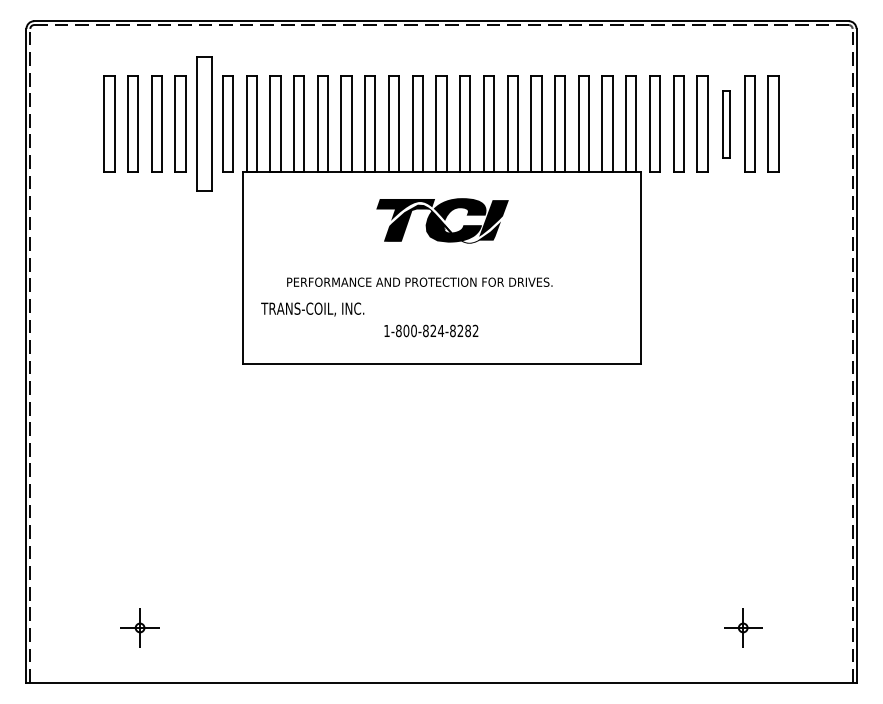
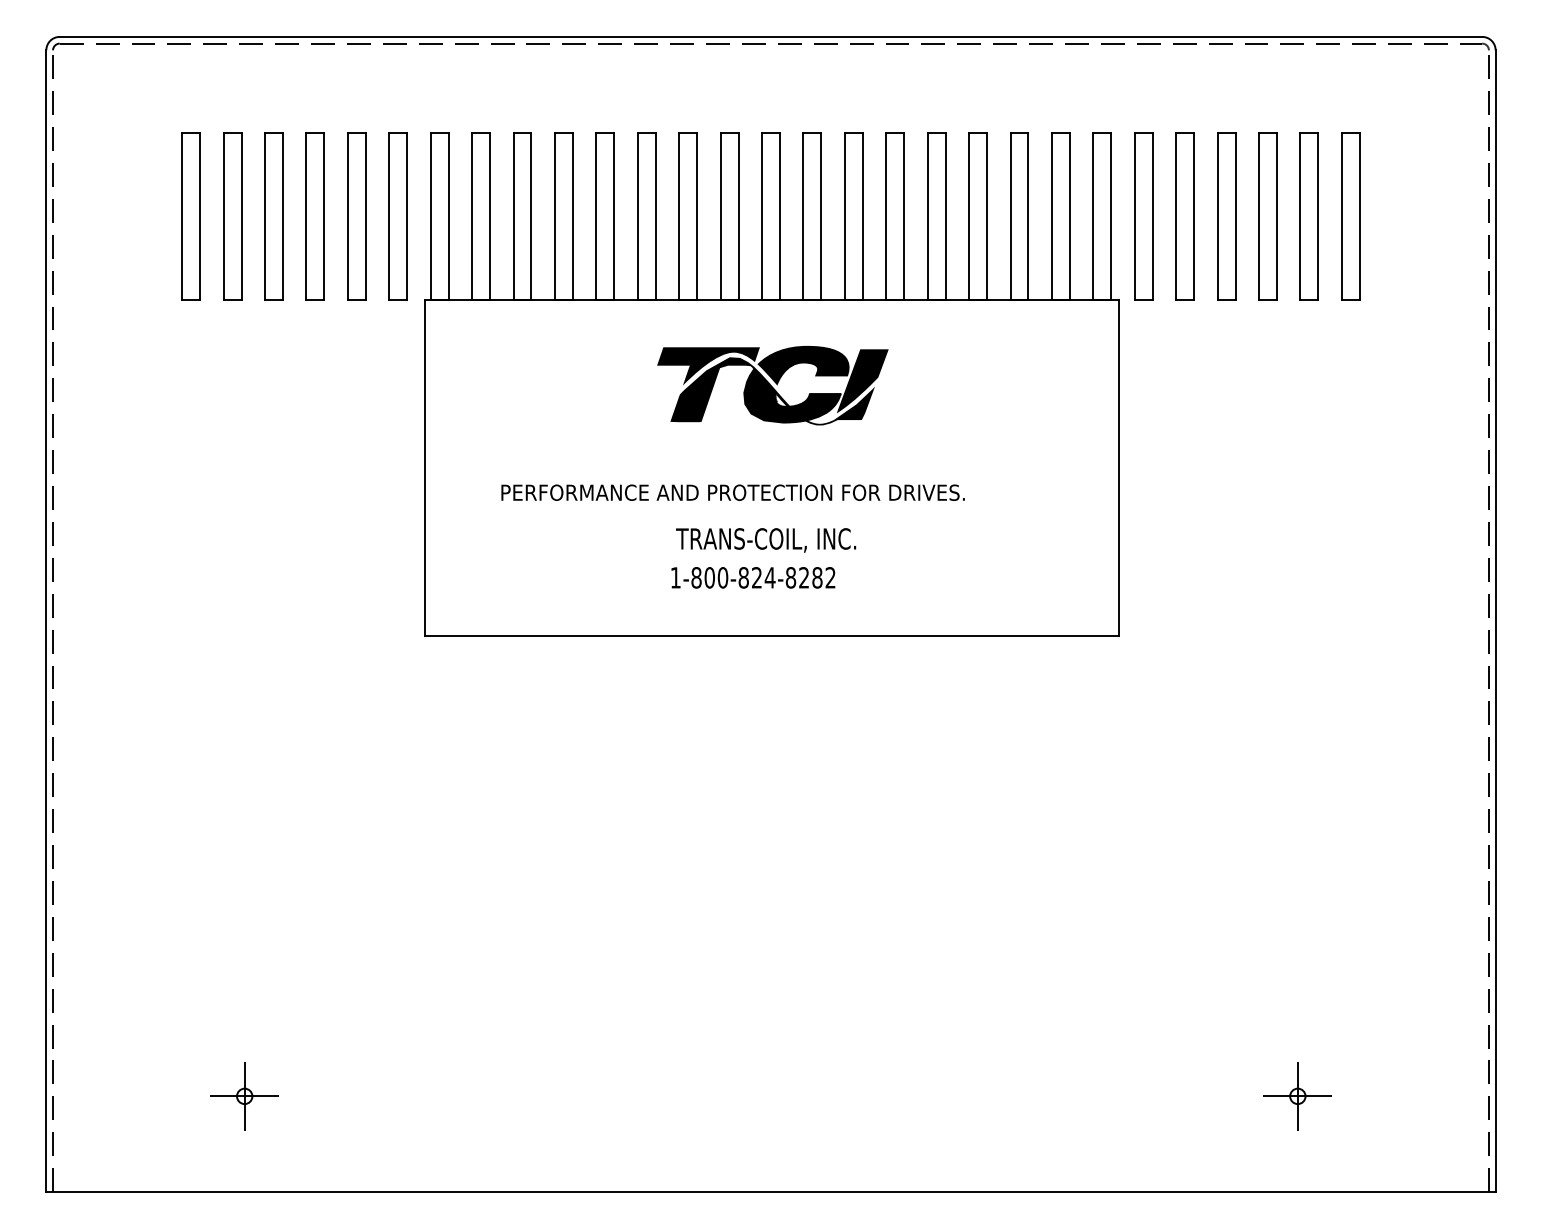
part: (203, 123) -> (355, 215), size x0.71
part: (725, 123) -> (1266, 215), size x1.43
text: (312, 309) -> (765, 540), moved

